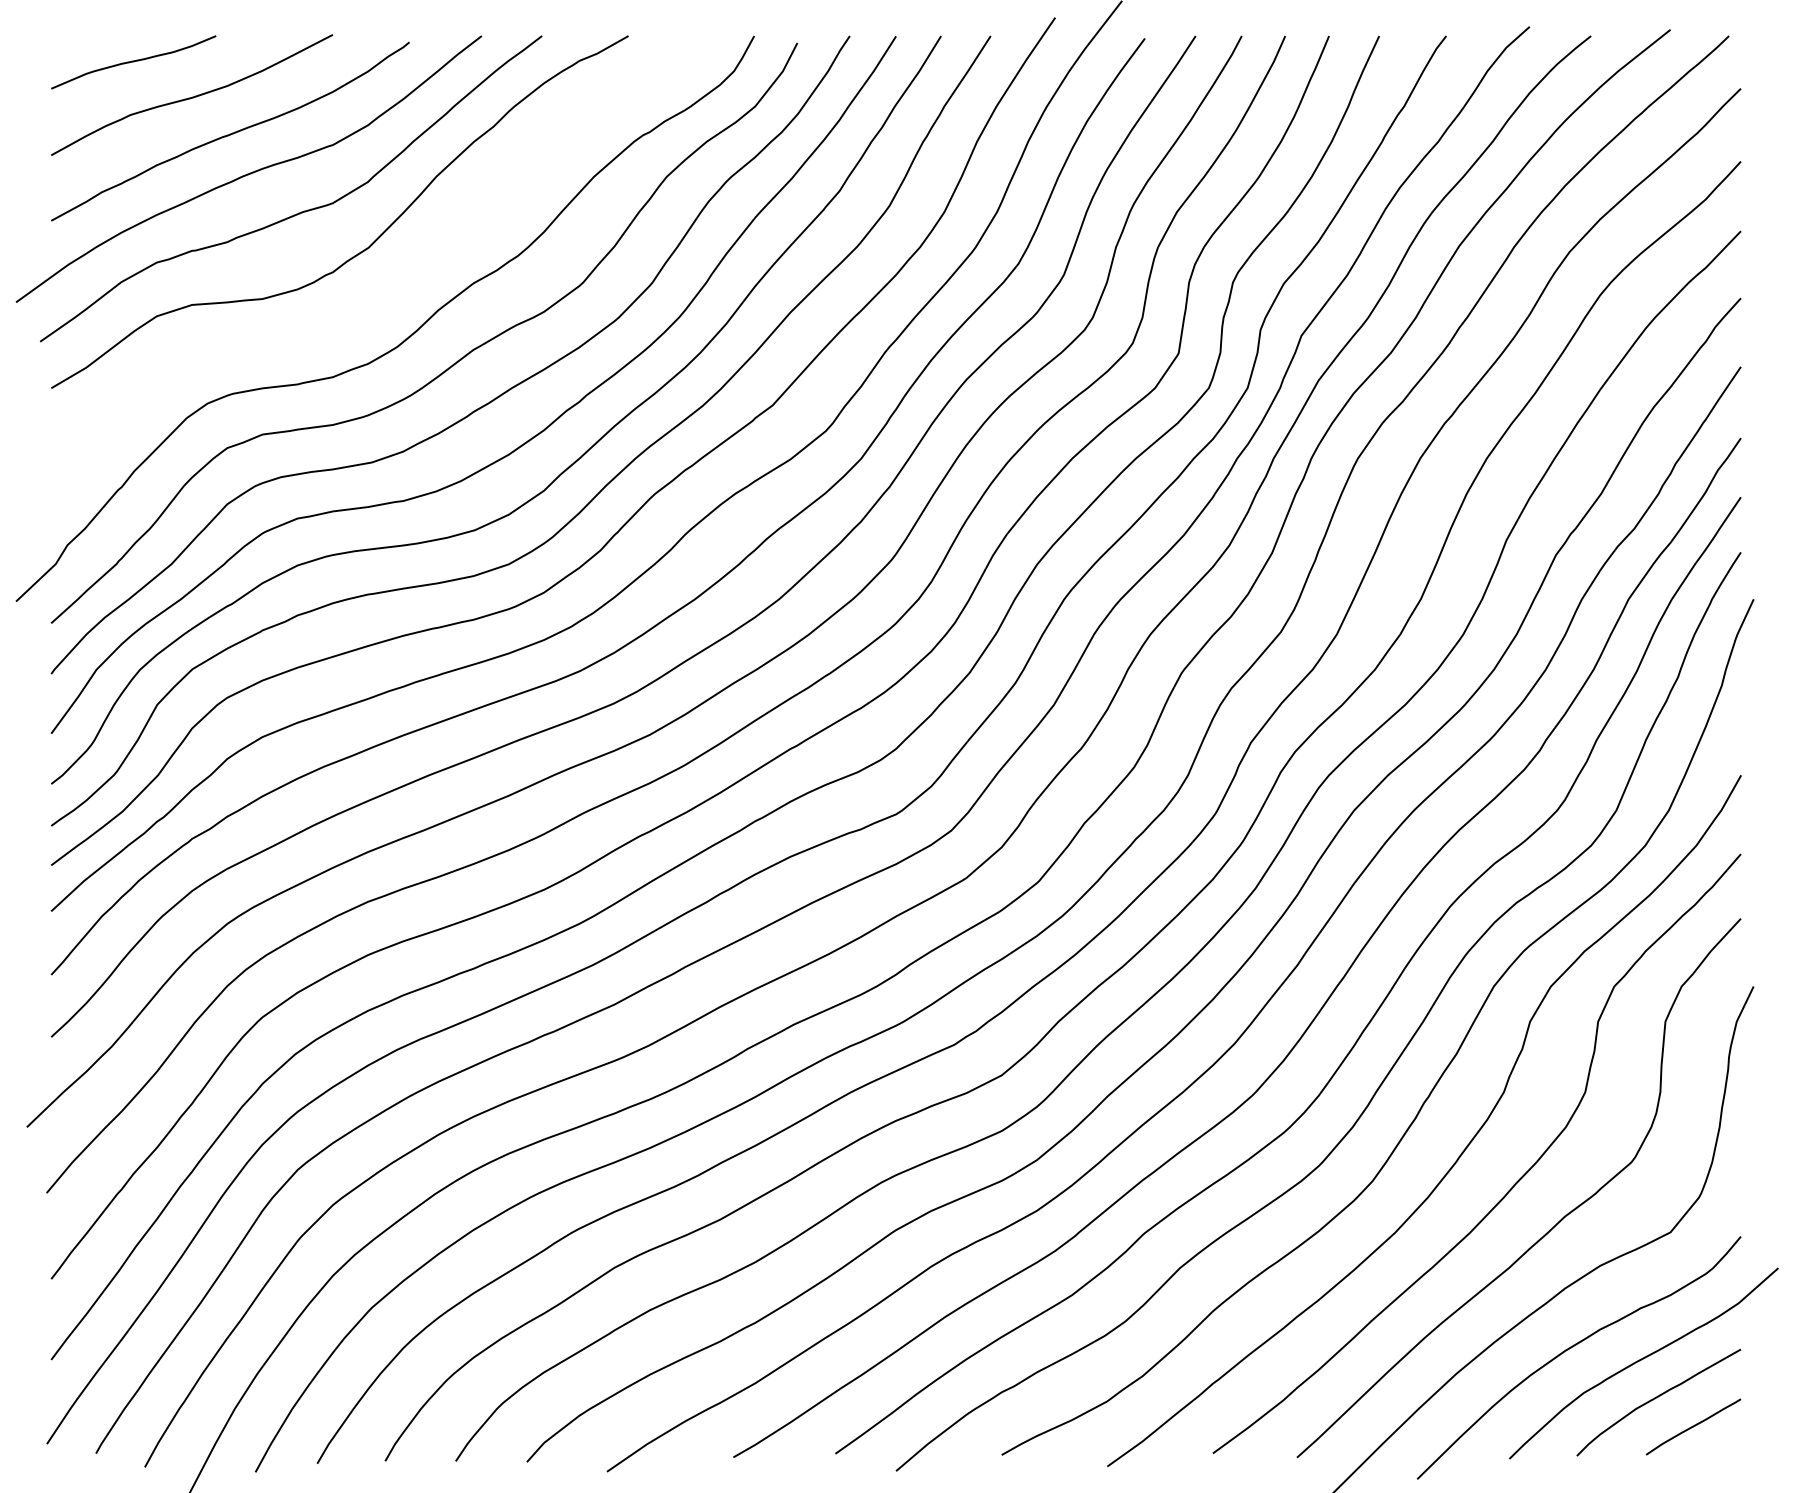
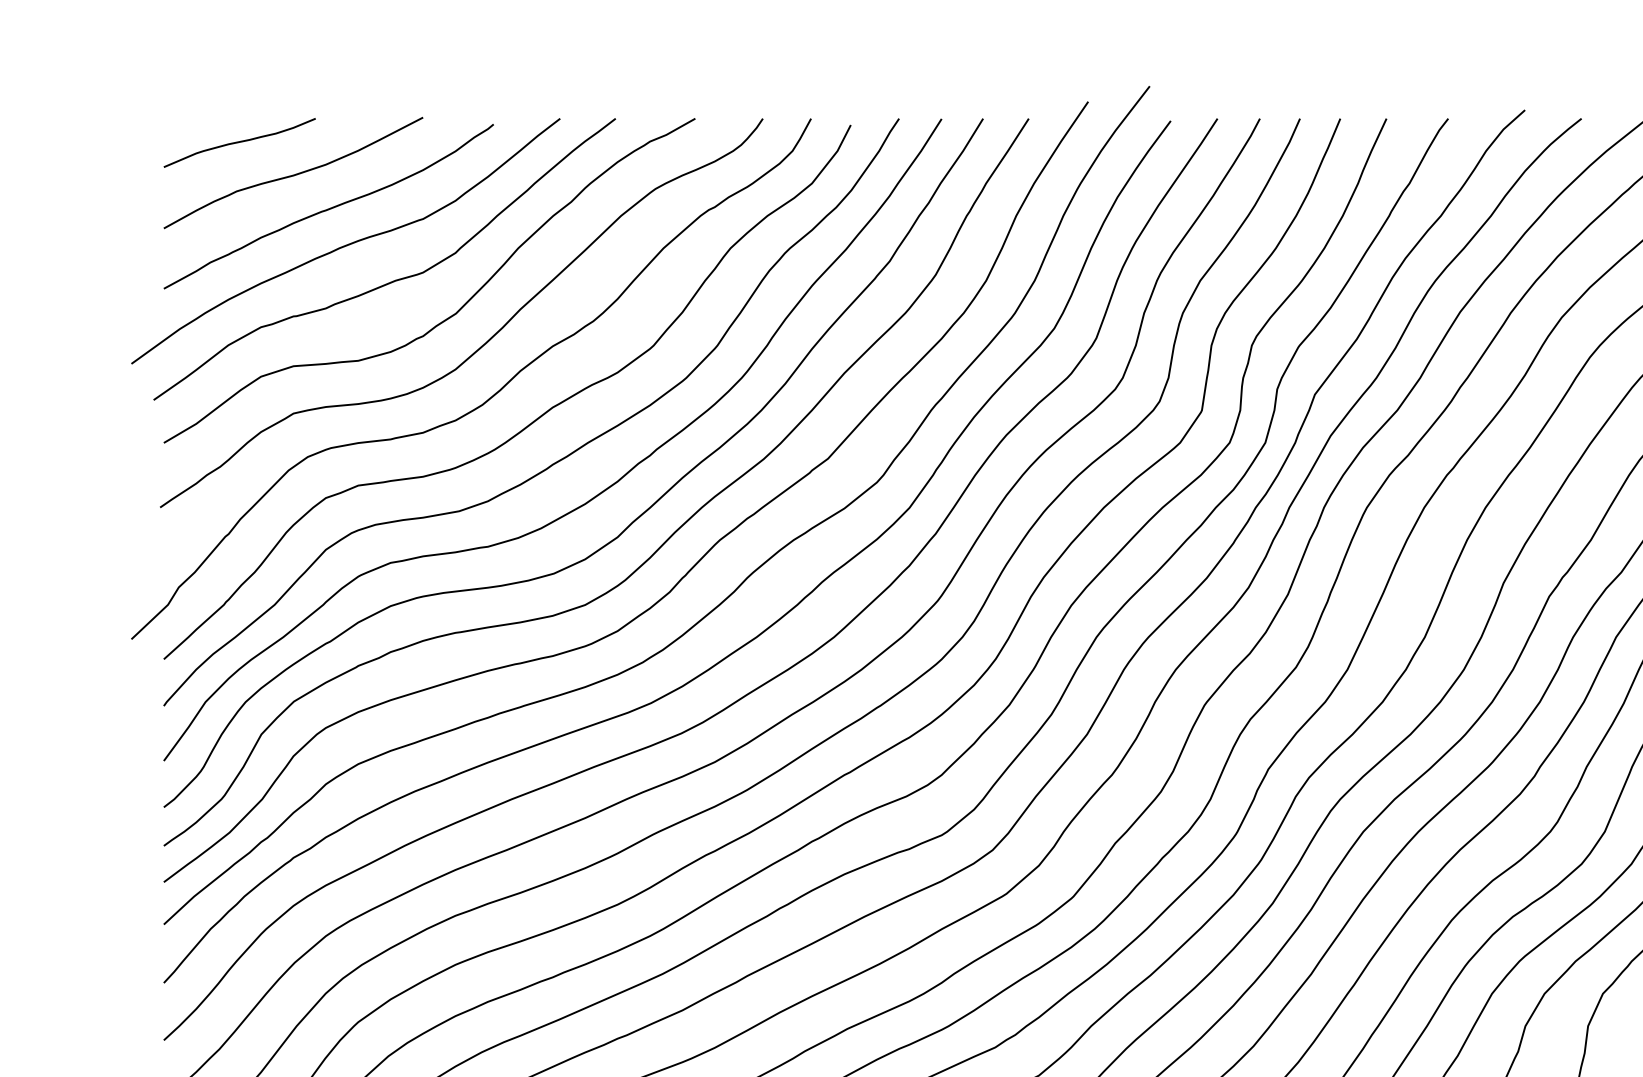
curve: (398, 280) -> (483, 343), added

